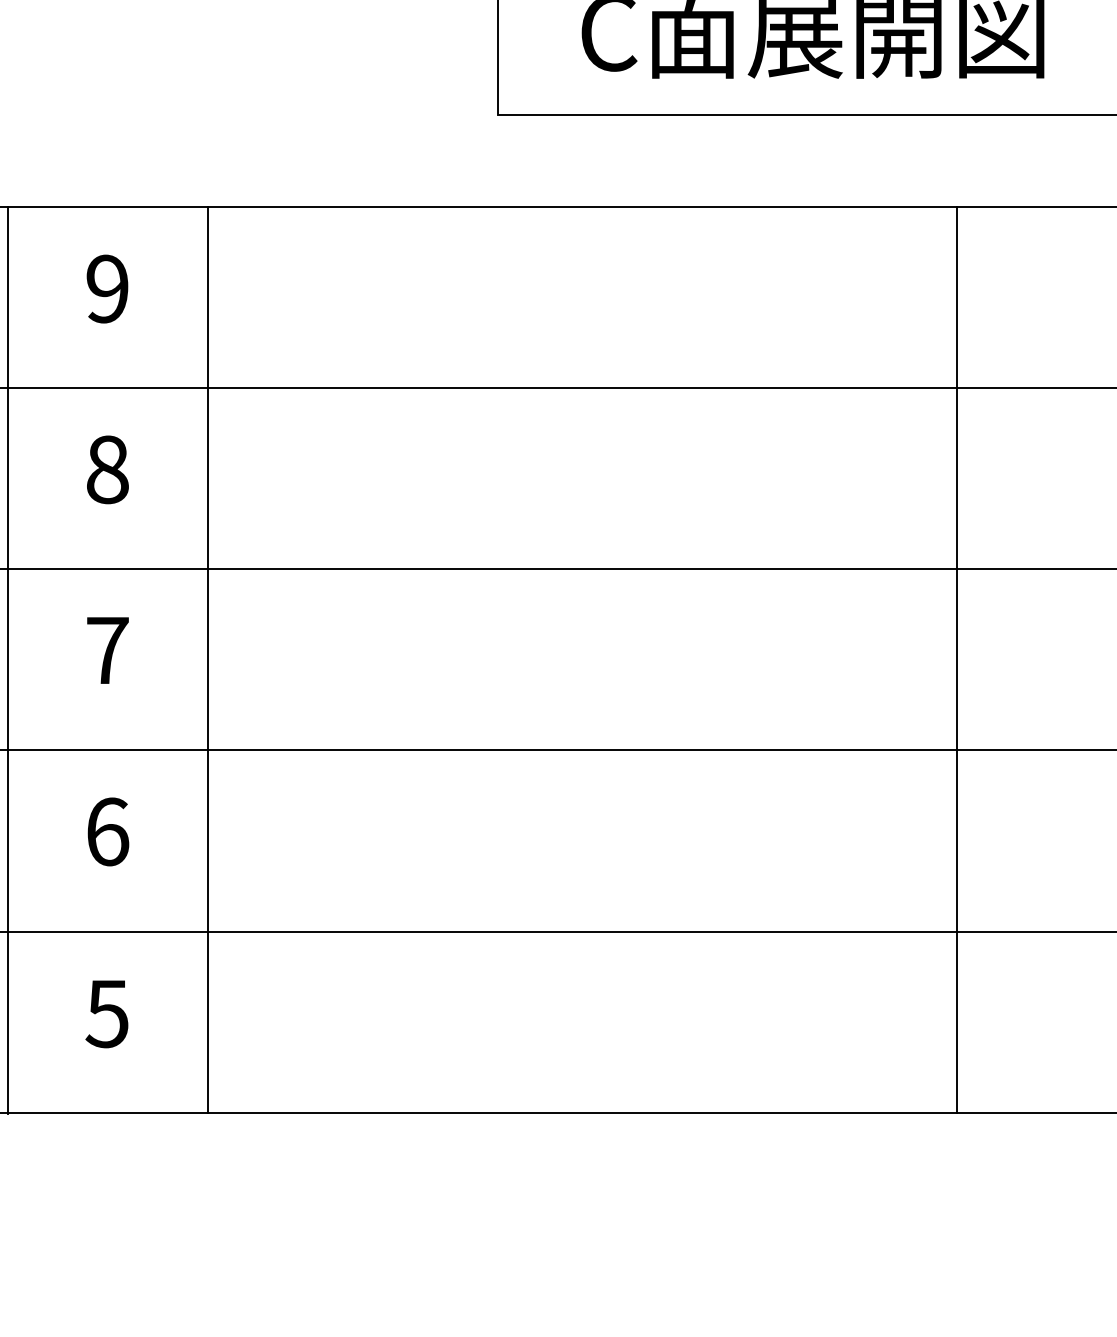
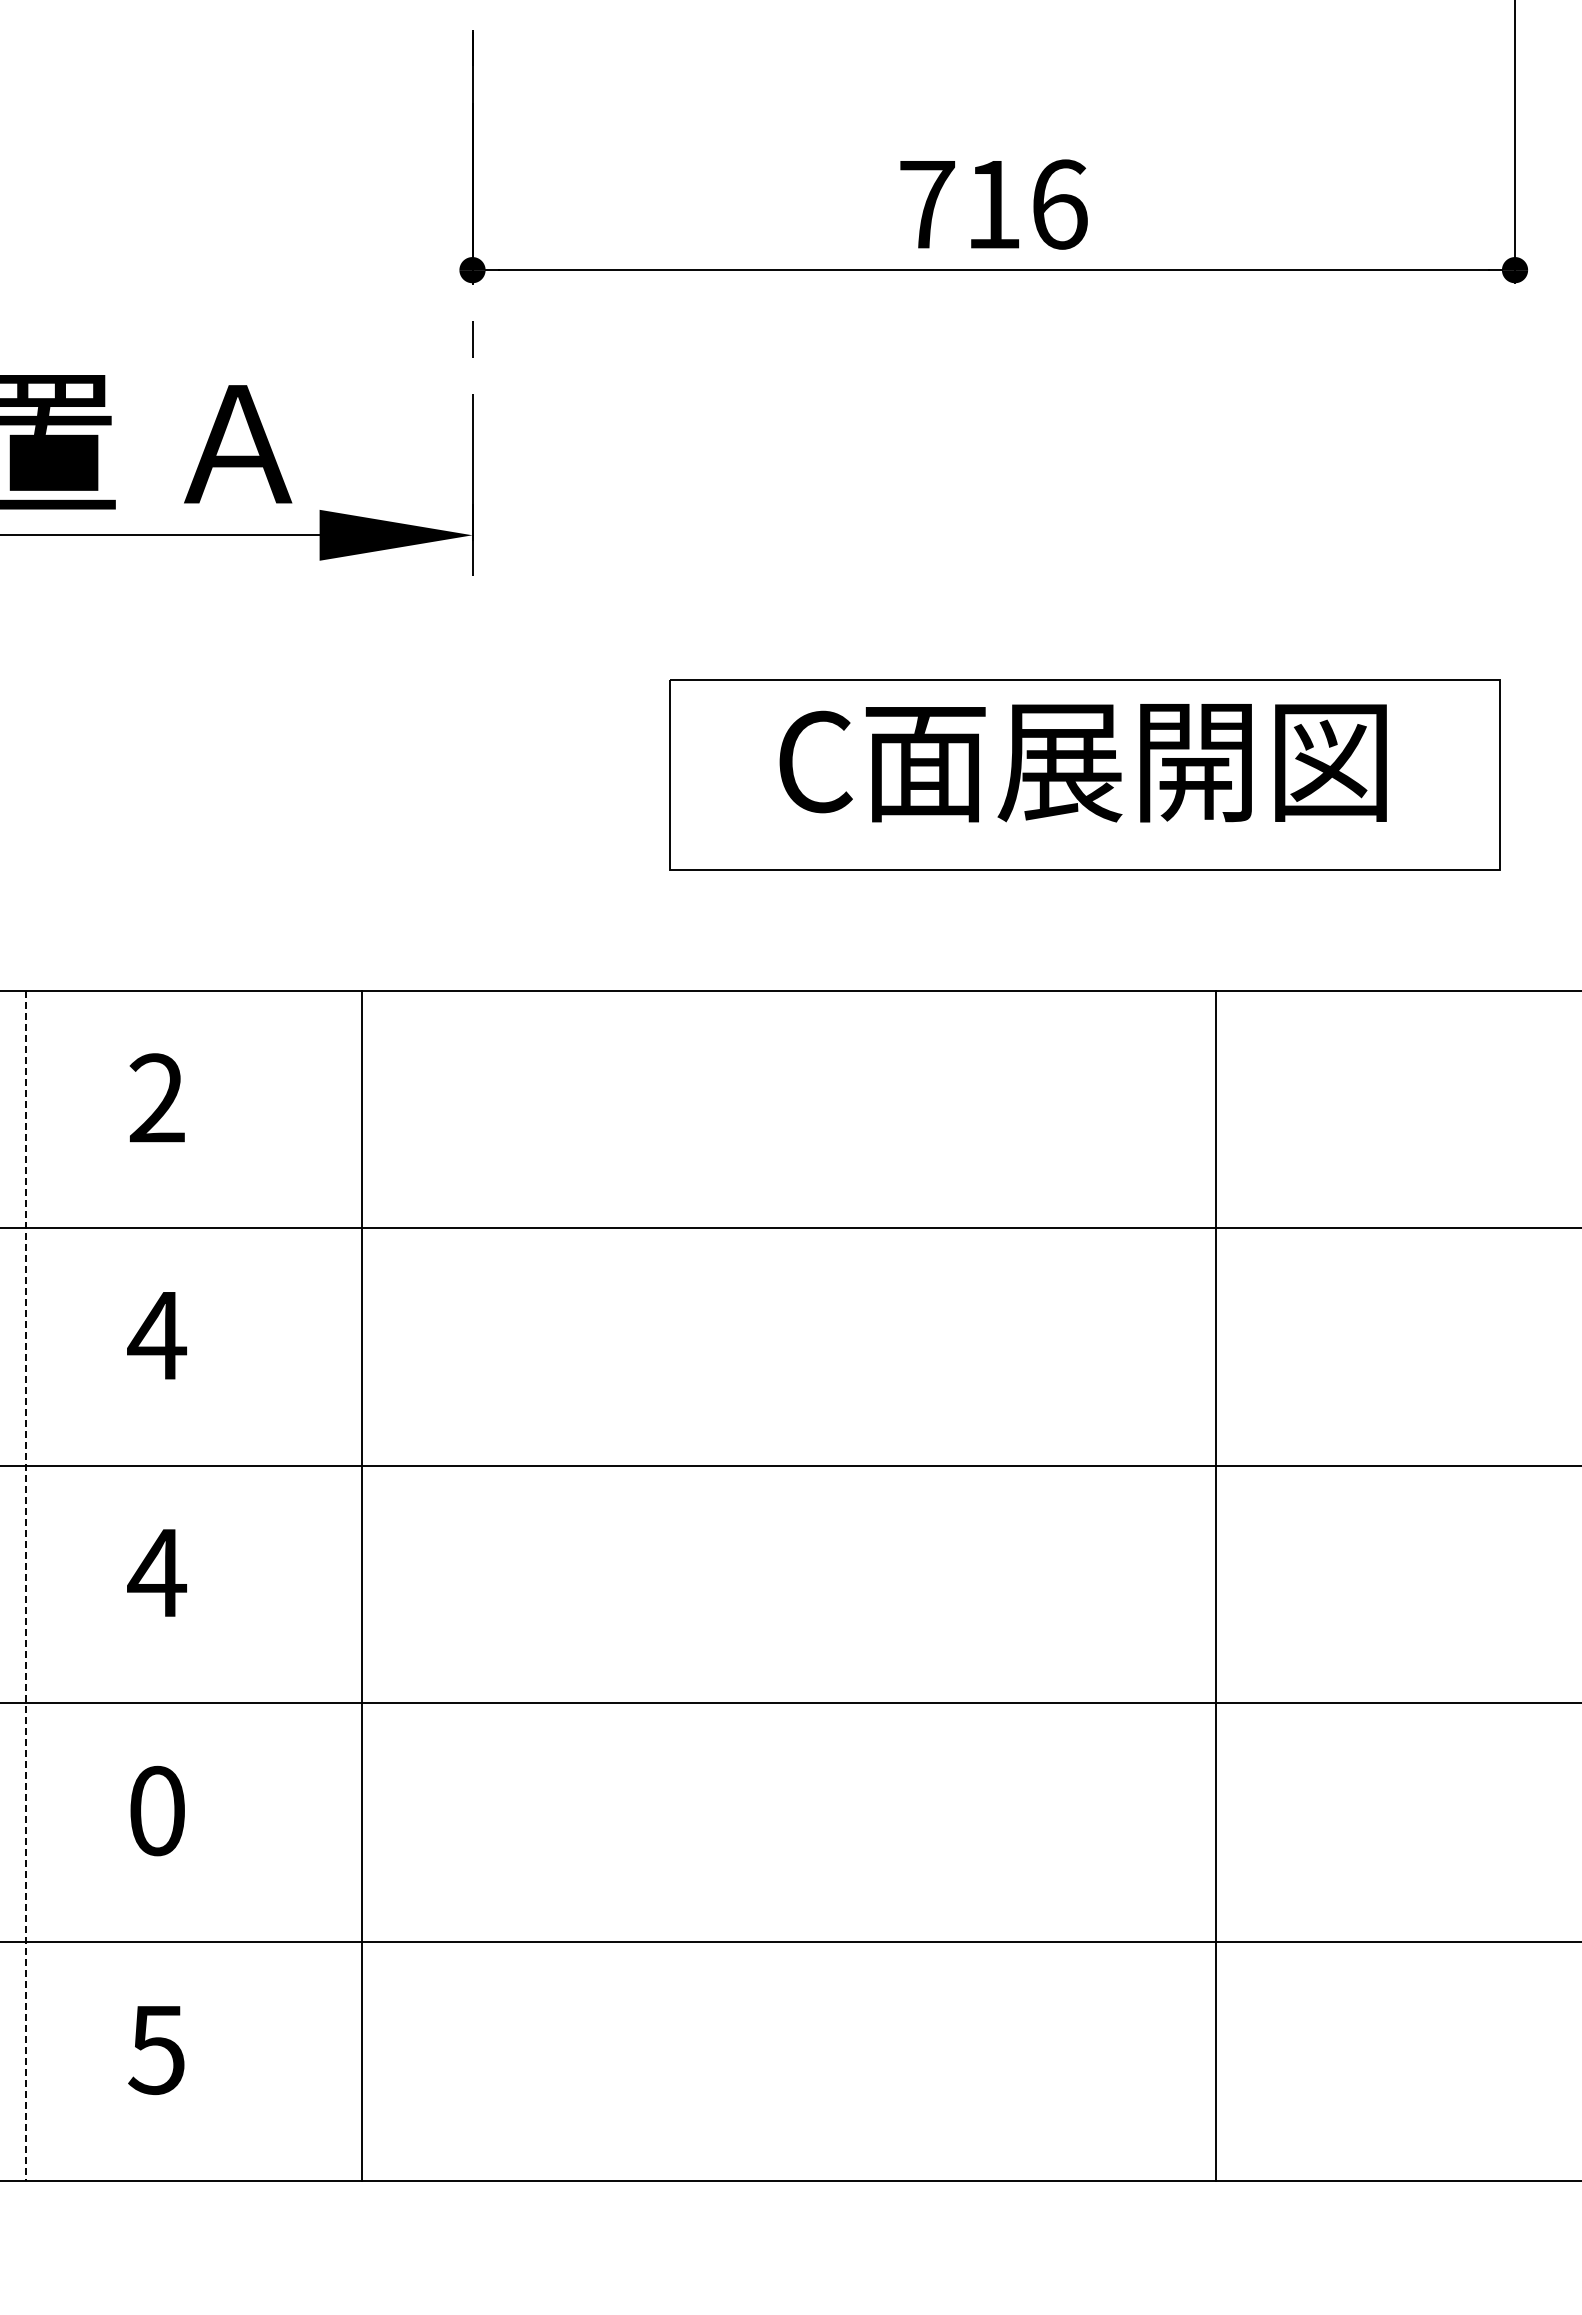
text: (107, 289) -> (156, 1098), 9 -> 2
text: (107, 469) -> (157, 1335), 8 -> 4
text: (107, 650) -> (157, 1572), 7 -> 4
line: (7, 660) -> (25, 1585), solid -> dashed
line: (208, 660) -> (362, 1585), moved
line: (956, 660) -> (1215, 1585), moved
text: (107, 831) -> (157, 1810), 6 -> 0

